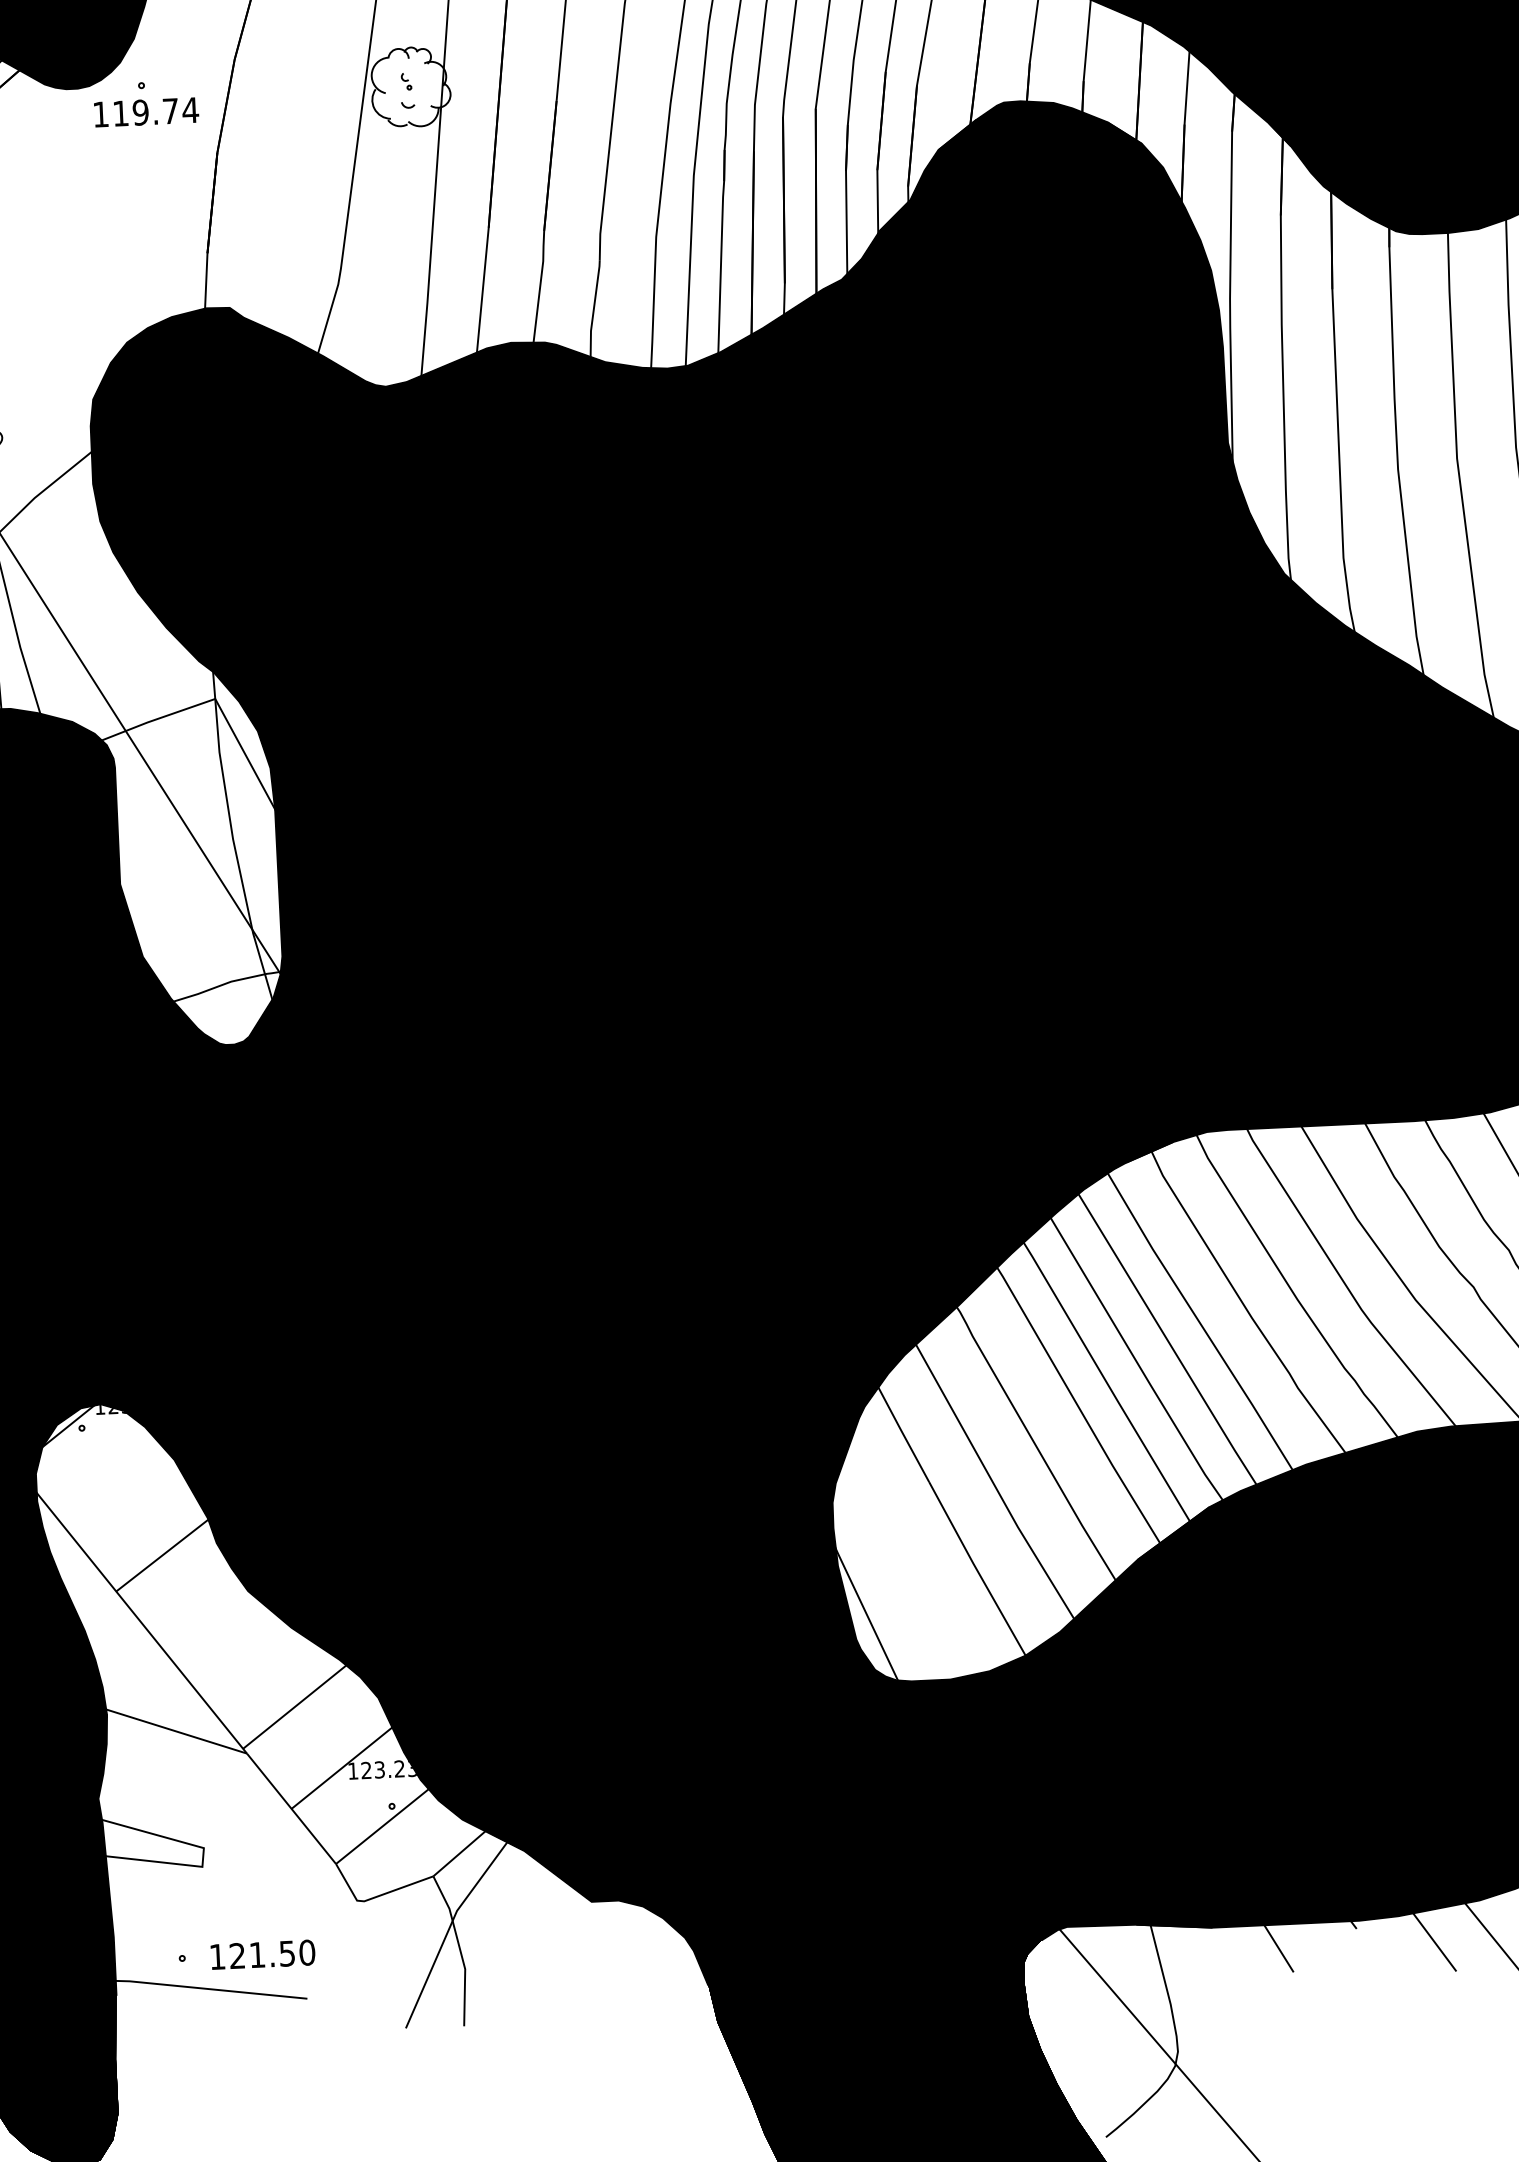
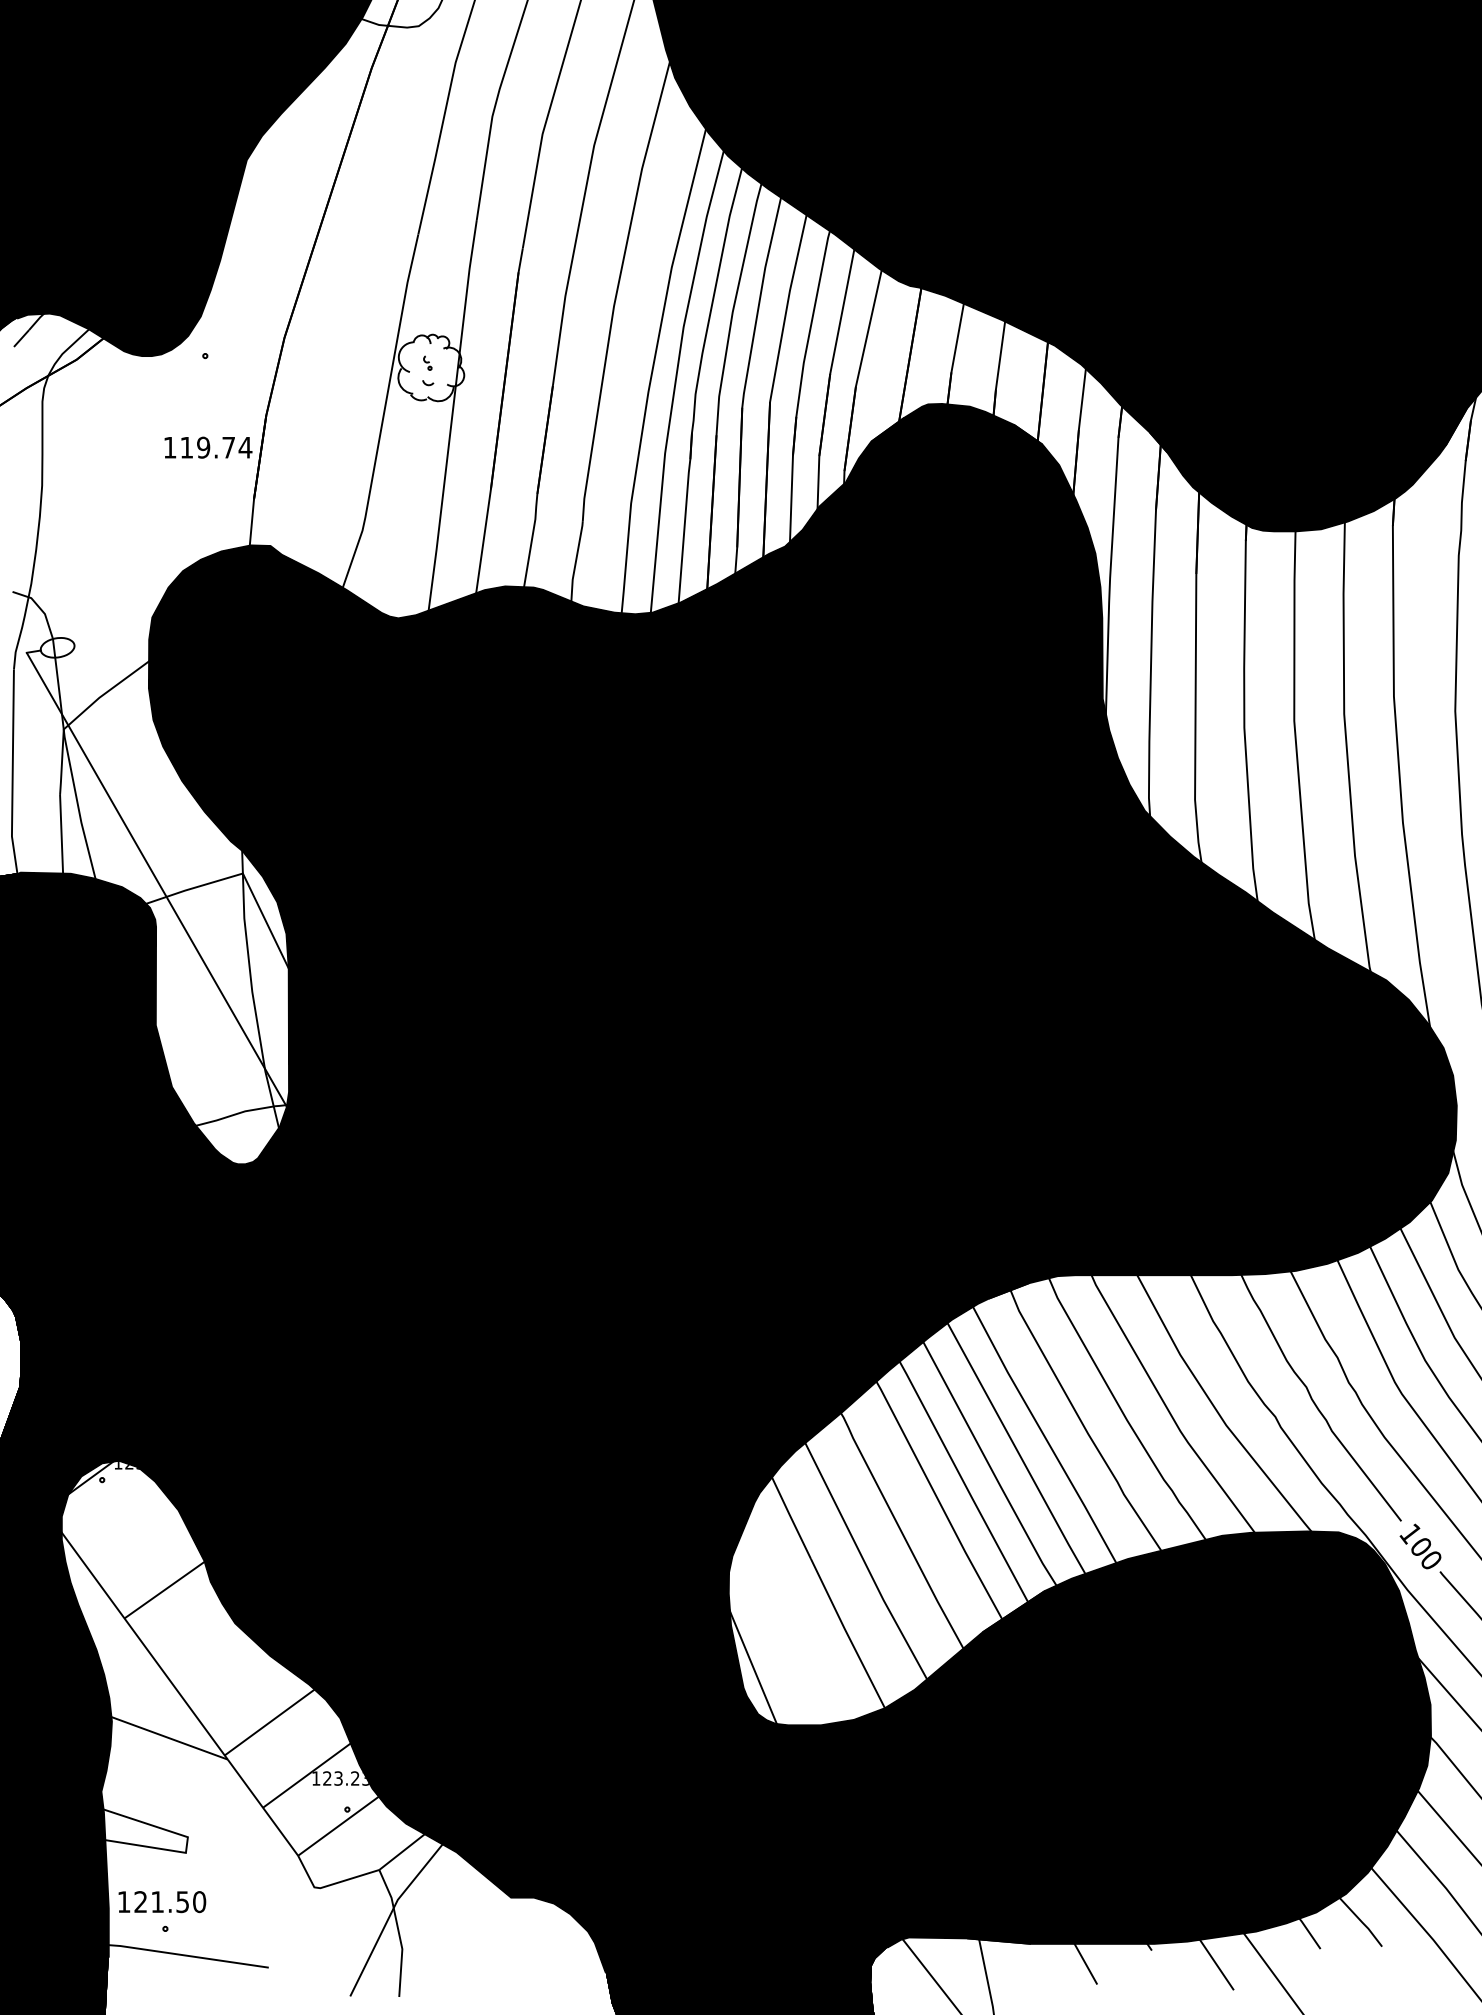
text: (146, 112) -> (208, 447), moved
text: (263, 1955) -> (162, 1902), moved

